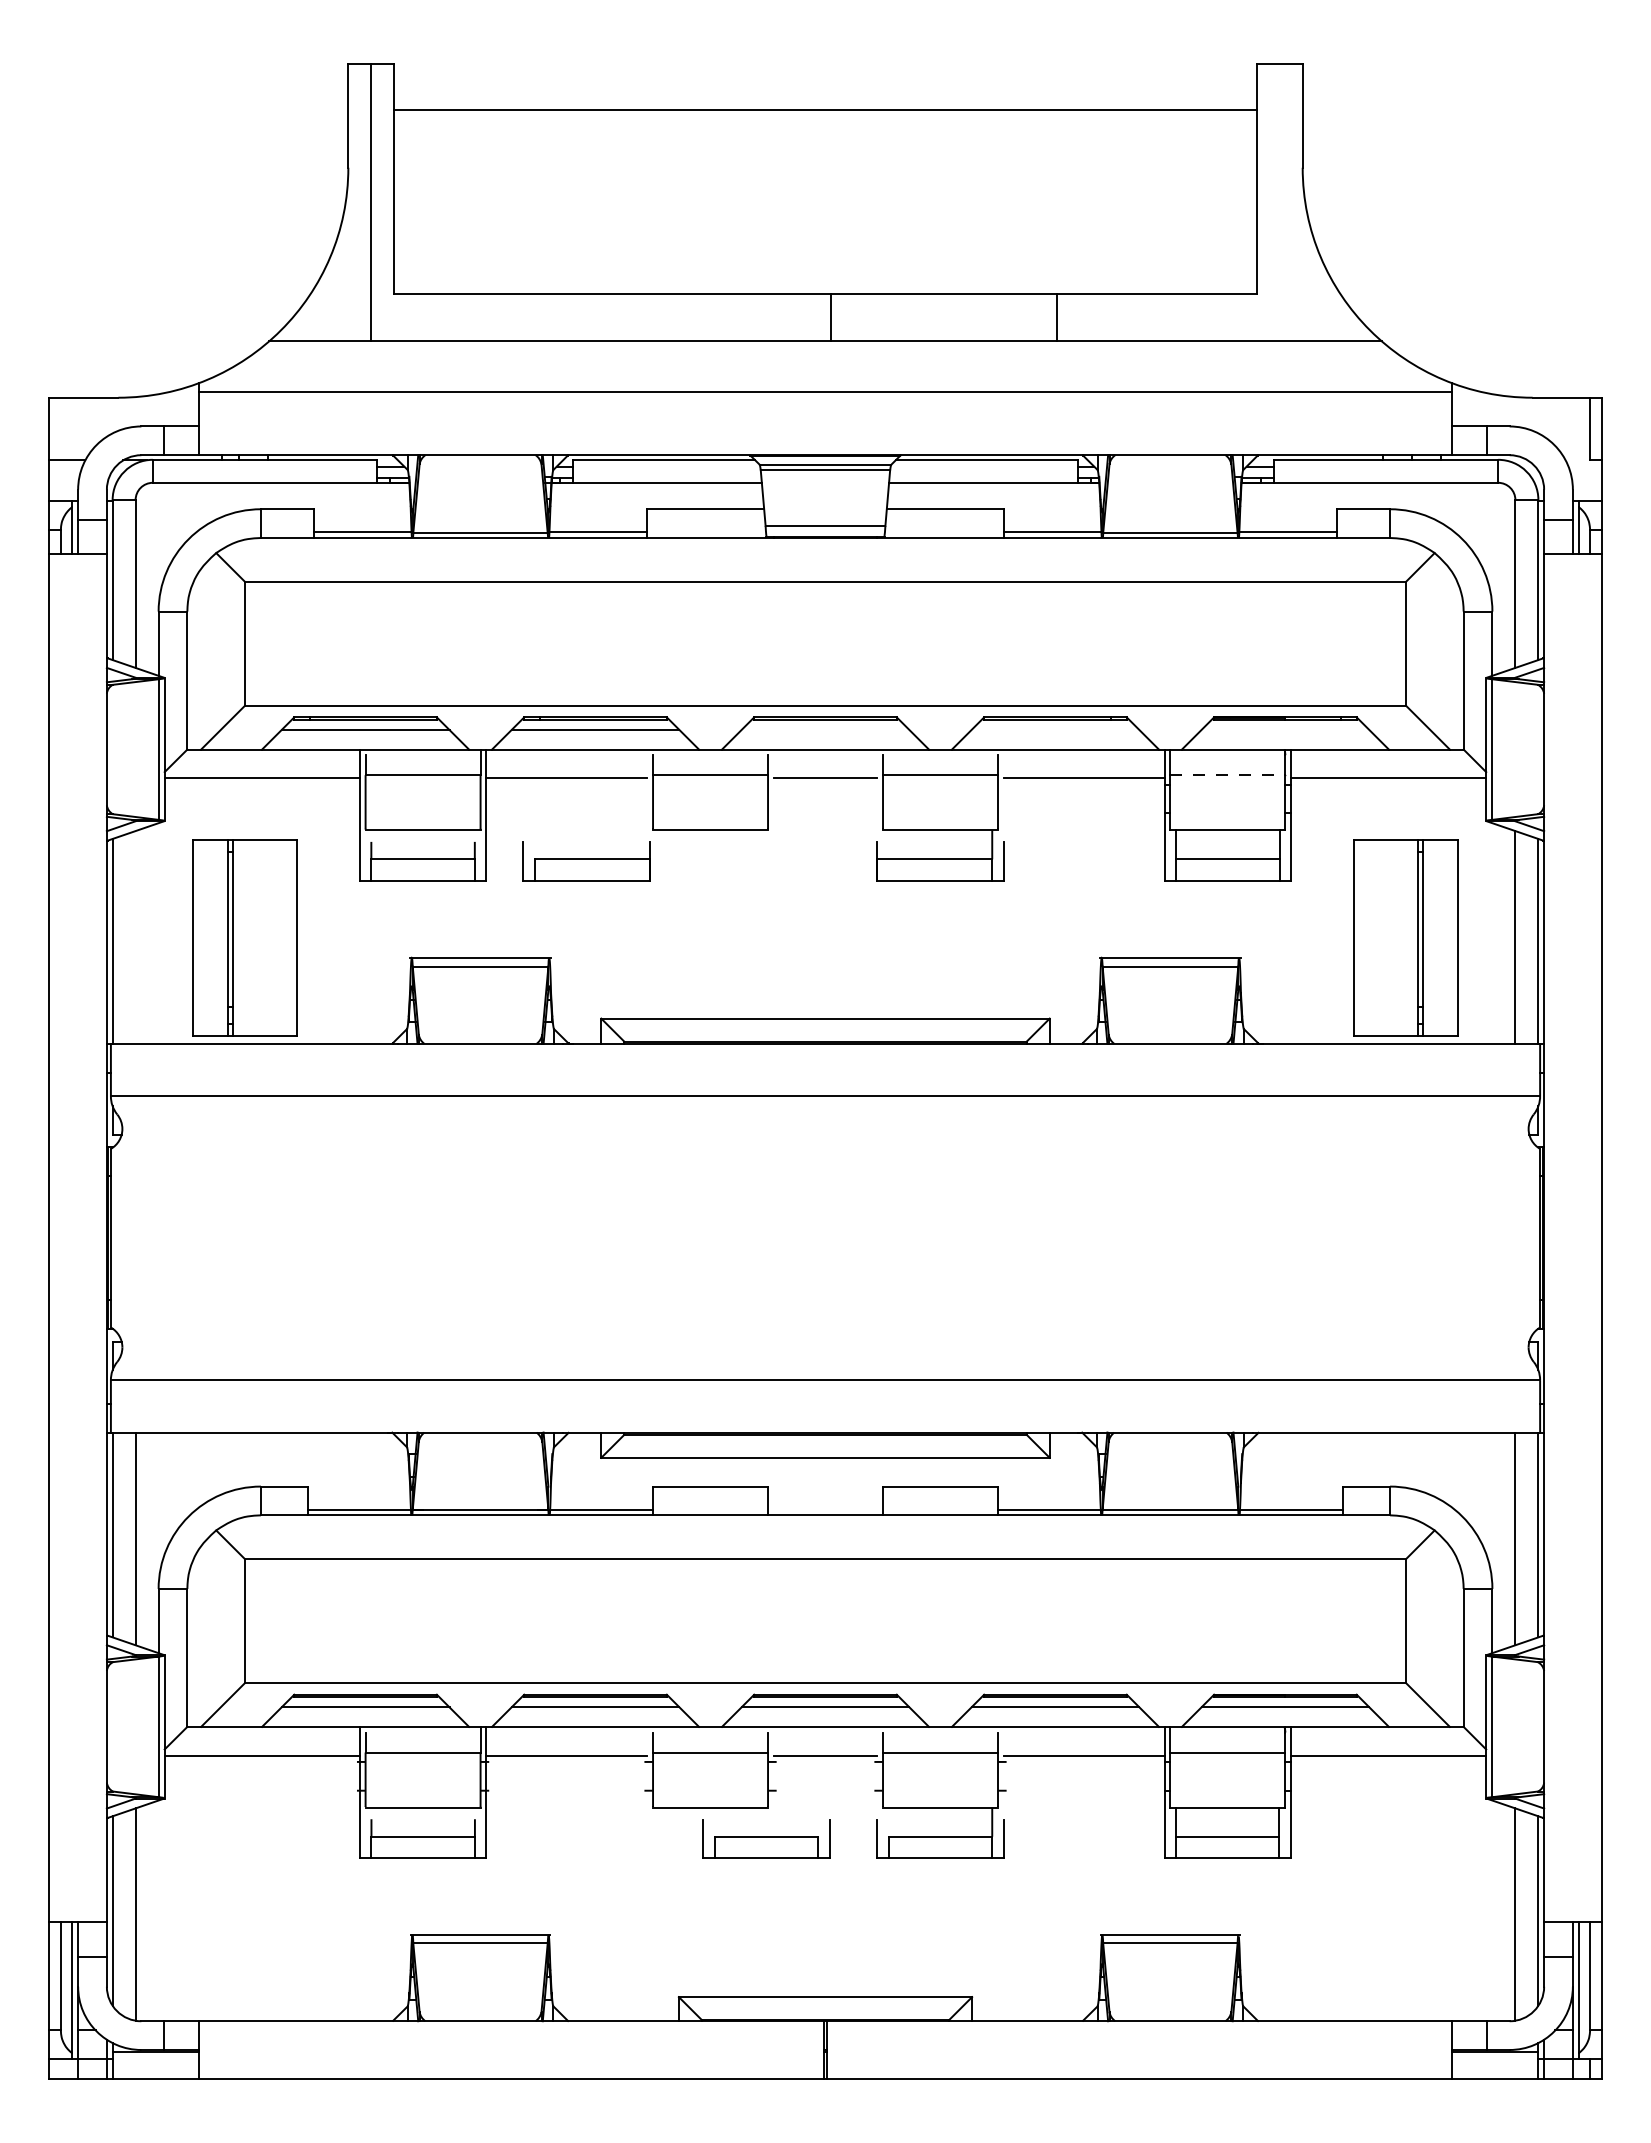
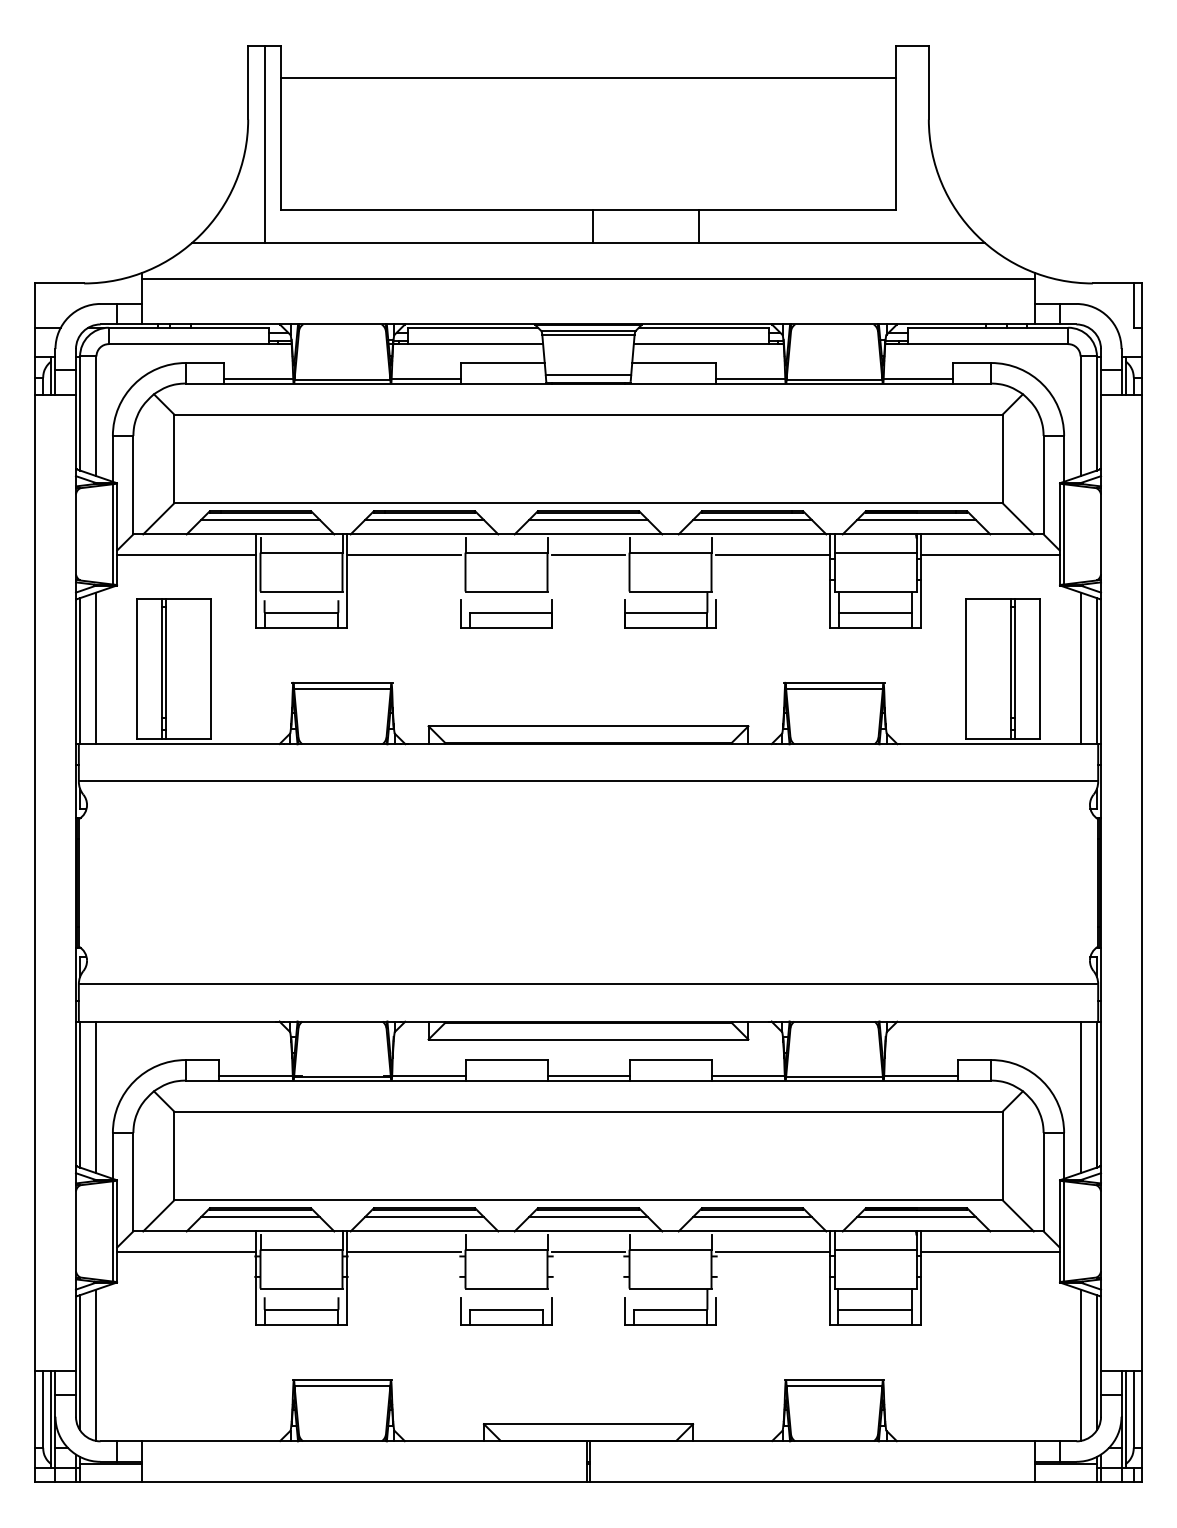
line: (1056, 317) -> (699, 226), moved
line: (825, 730) -> (588, 520), added
line: (1055, 730) -> (752, 520), added
line: (1285, 730) -> (916, 520), added
line: (1228, 775) -> (875, 552), dashed -> solid
part: (586, 861) -> (506, 614), moved
line: (135, 937) -> (96, 668), added
line: (825, 1509) -> (588, 1076), added
part: (766, 1838) -> (506, 1311), moved

